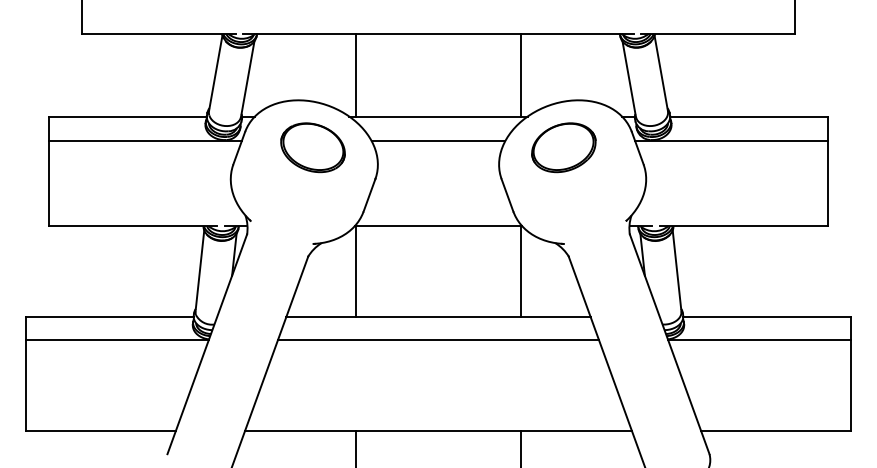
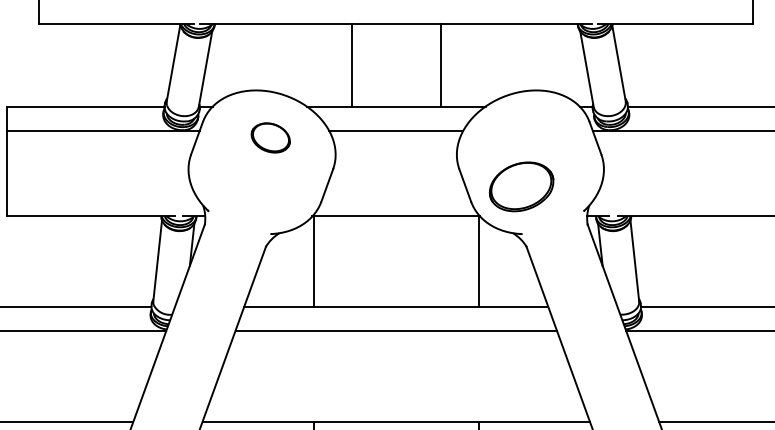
line: (355, 74) -> (351, 64), moved
line: (521, 74) -> (441, 64), moved
part: (312, 147) -> (270, 137), size x0.6
part: (563, 147) -> (521, 186), moved

